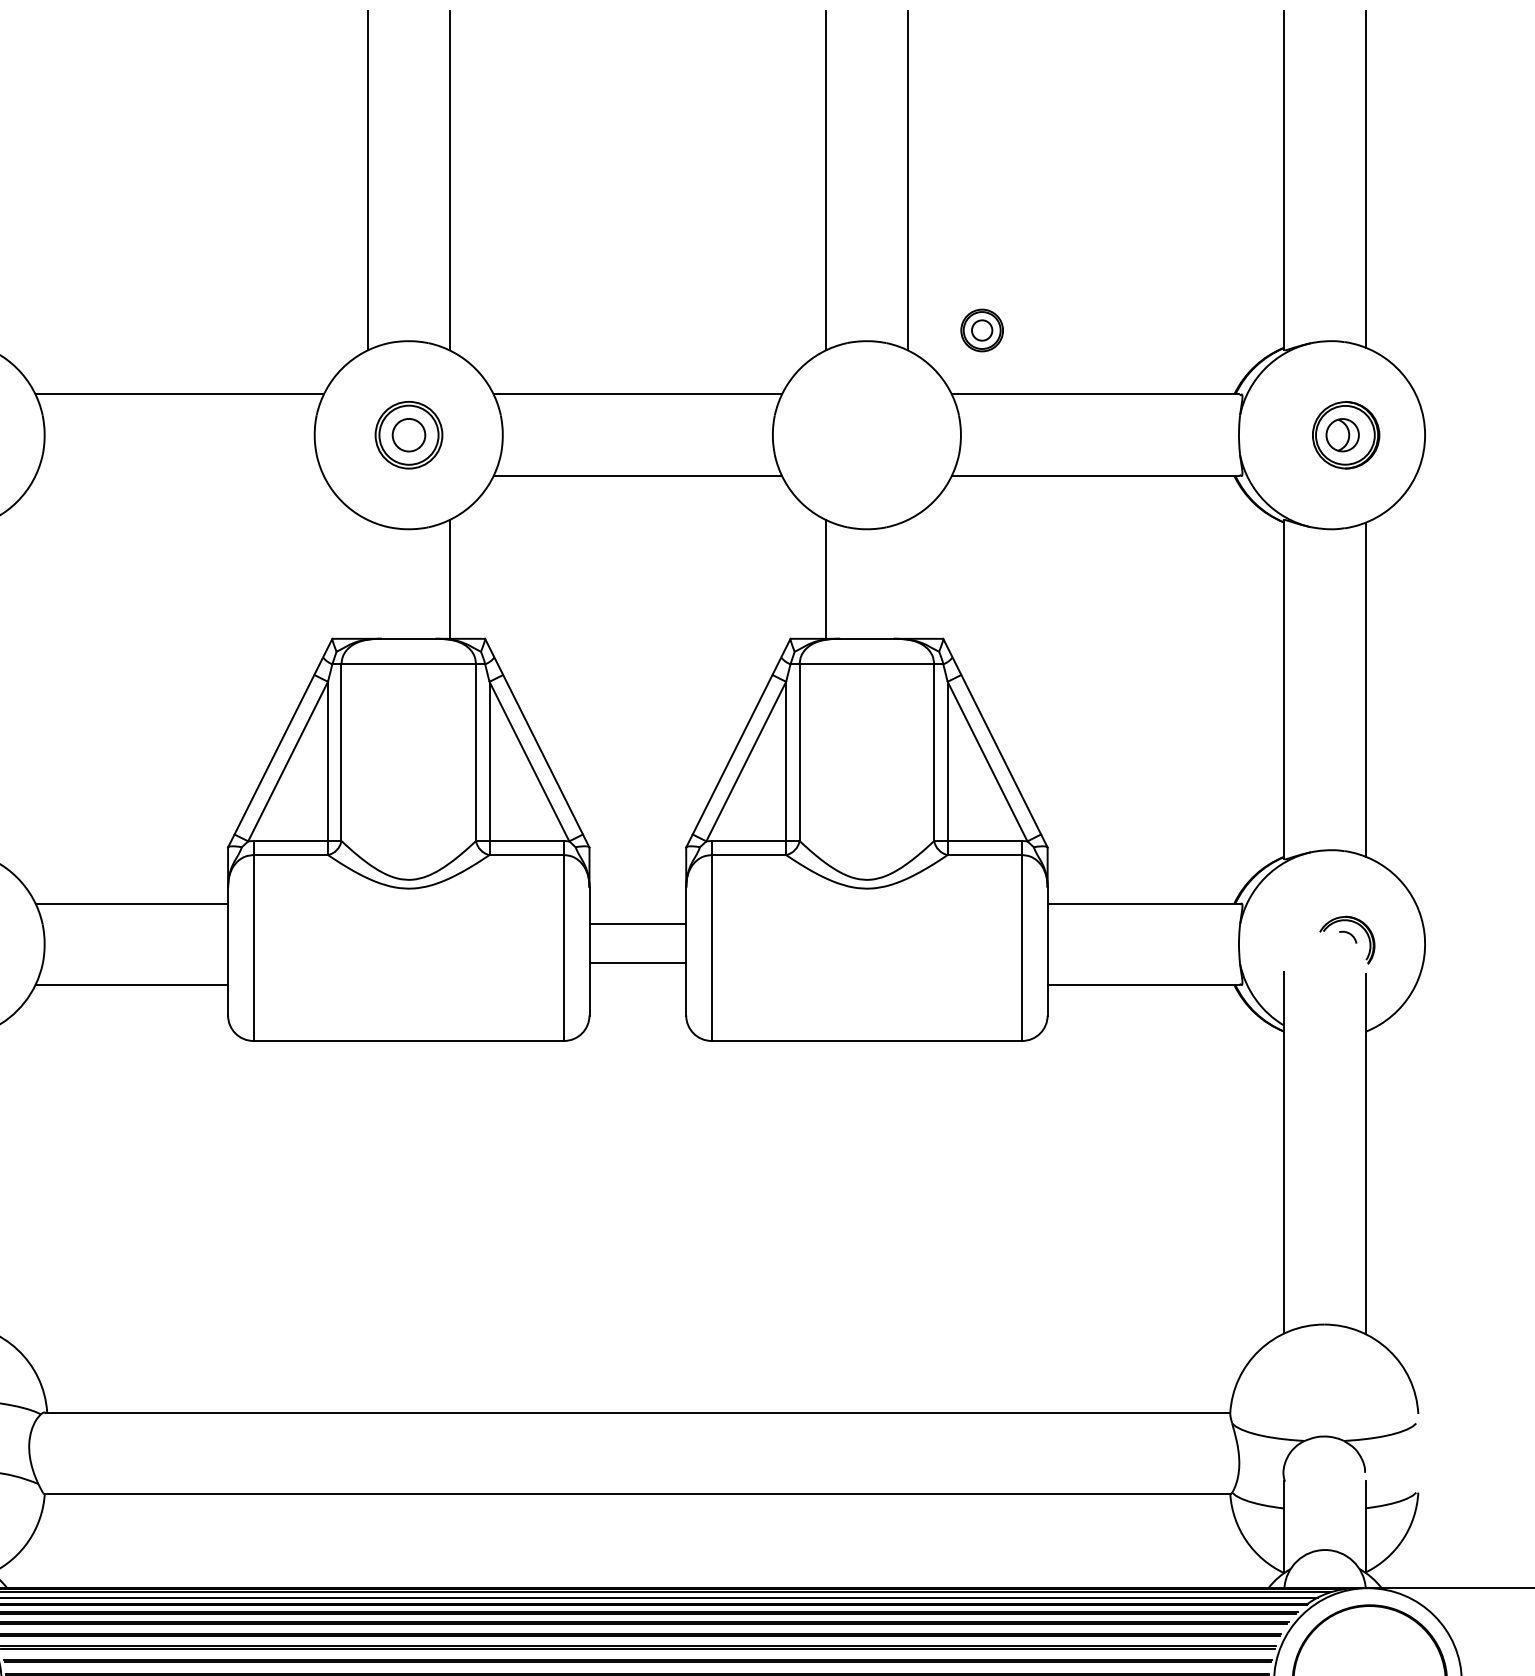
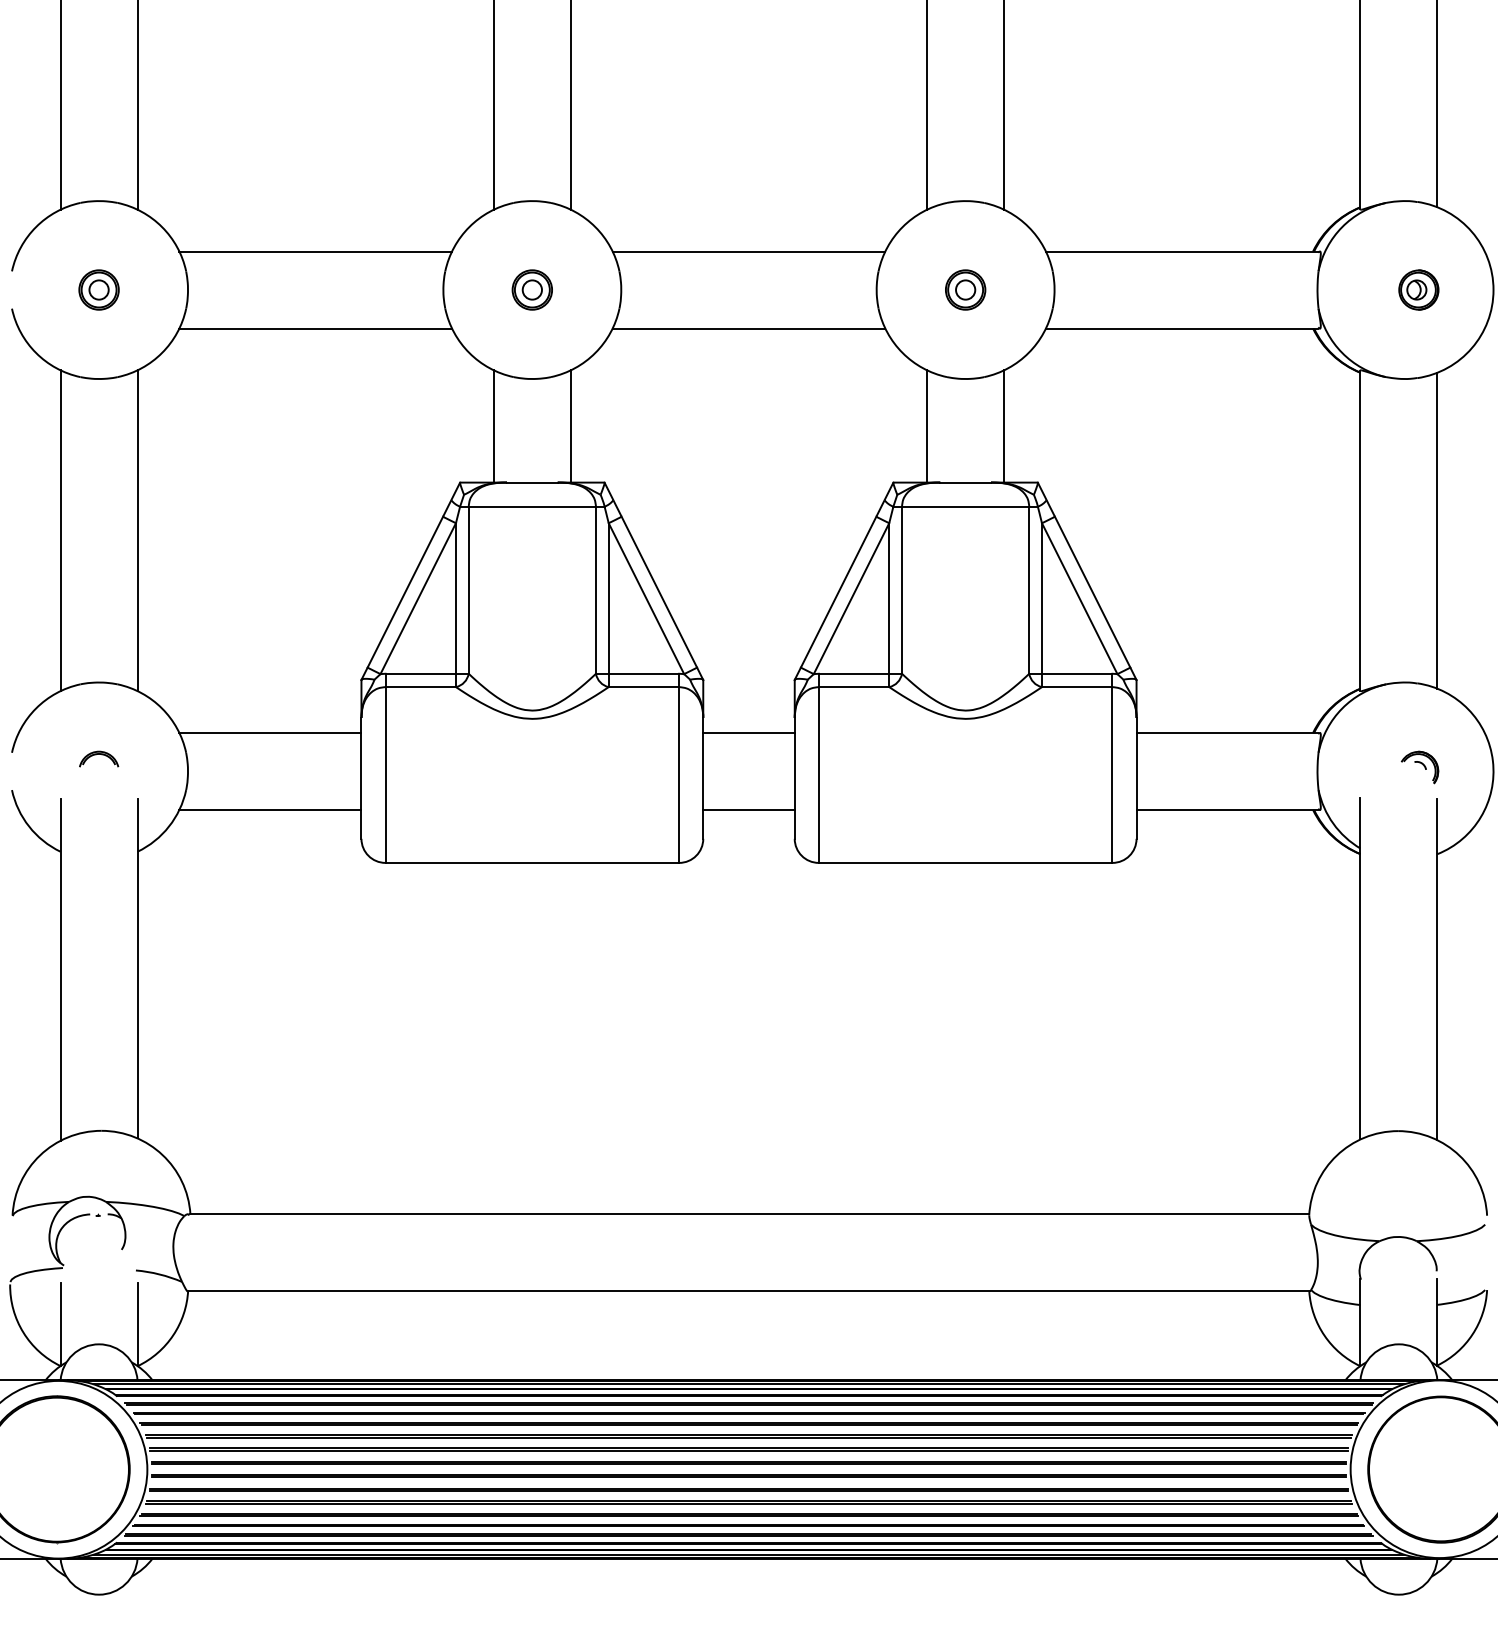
part: (982, 329) -> (965, 289), moved
part: (407, 434) -> (531, 289), size x0.62
part: (1345, 434) -> (1418, 289), size x0.62
line: (179, 475) -> (315, 328), added
line: (367, 579) -> (493, 426), added
line: (908, 579) -> (1004, 426), added
line: (637, 923) -> (748, 809), moved
part: (1346, 940) -> (1419, 767), size x0.71
line: (637, 962) -> (748, 732), moved

